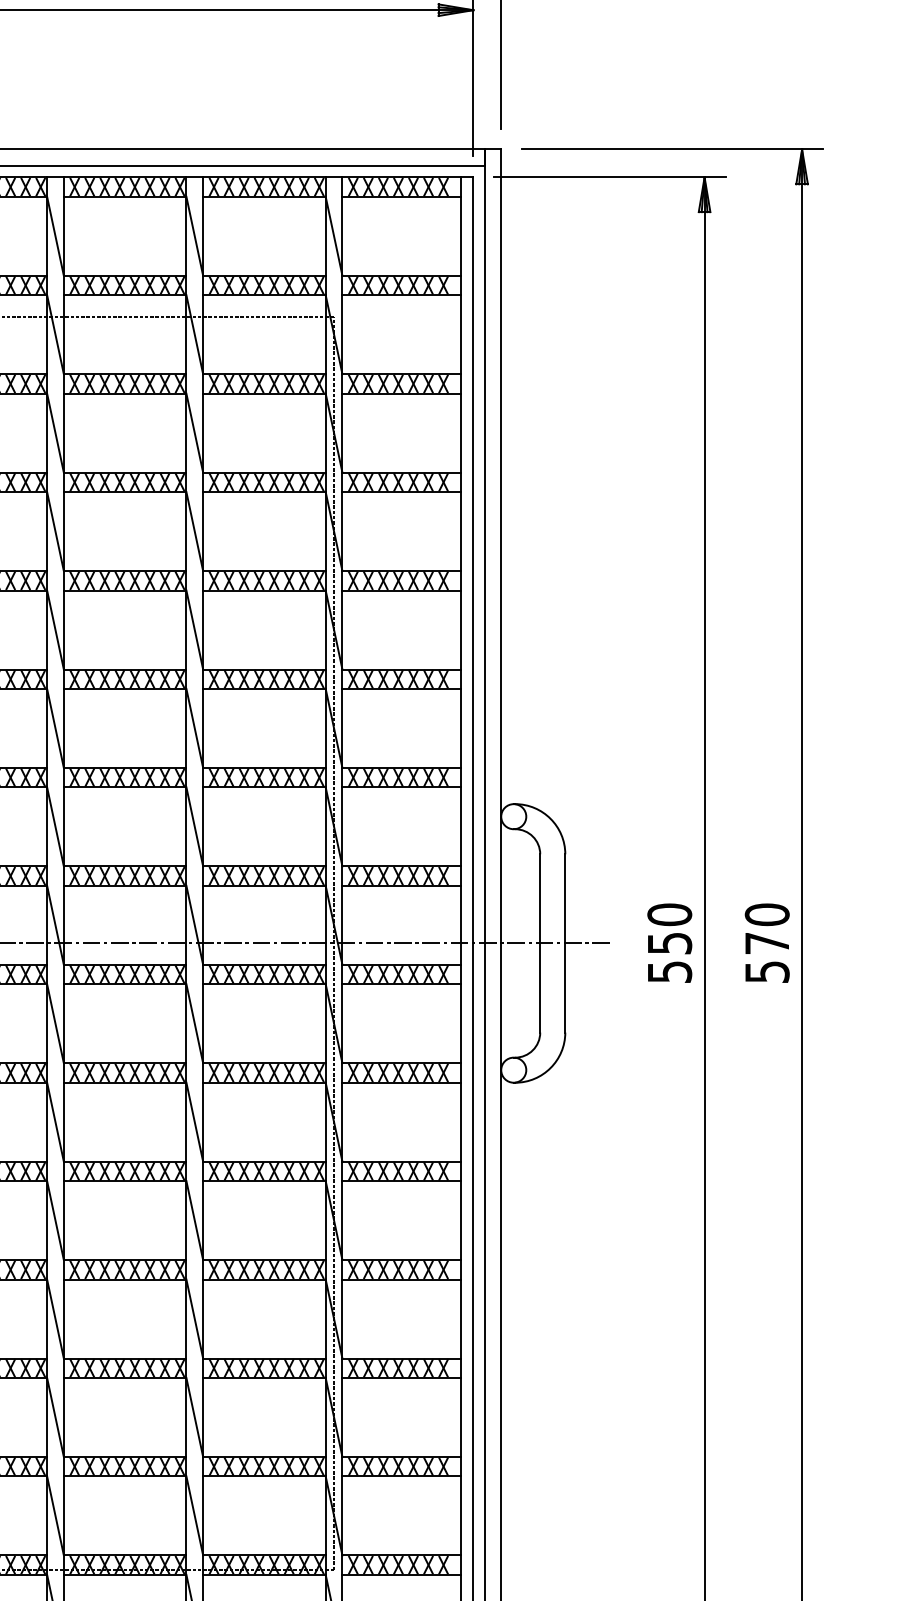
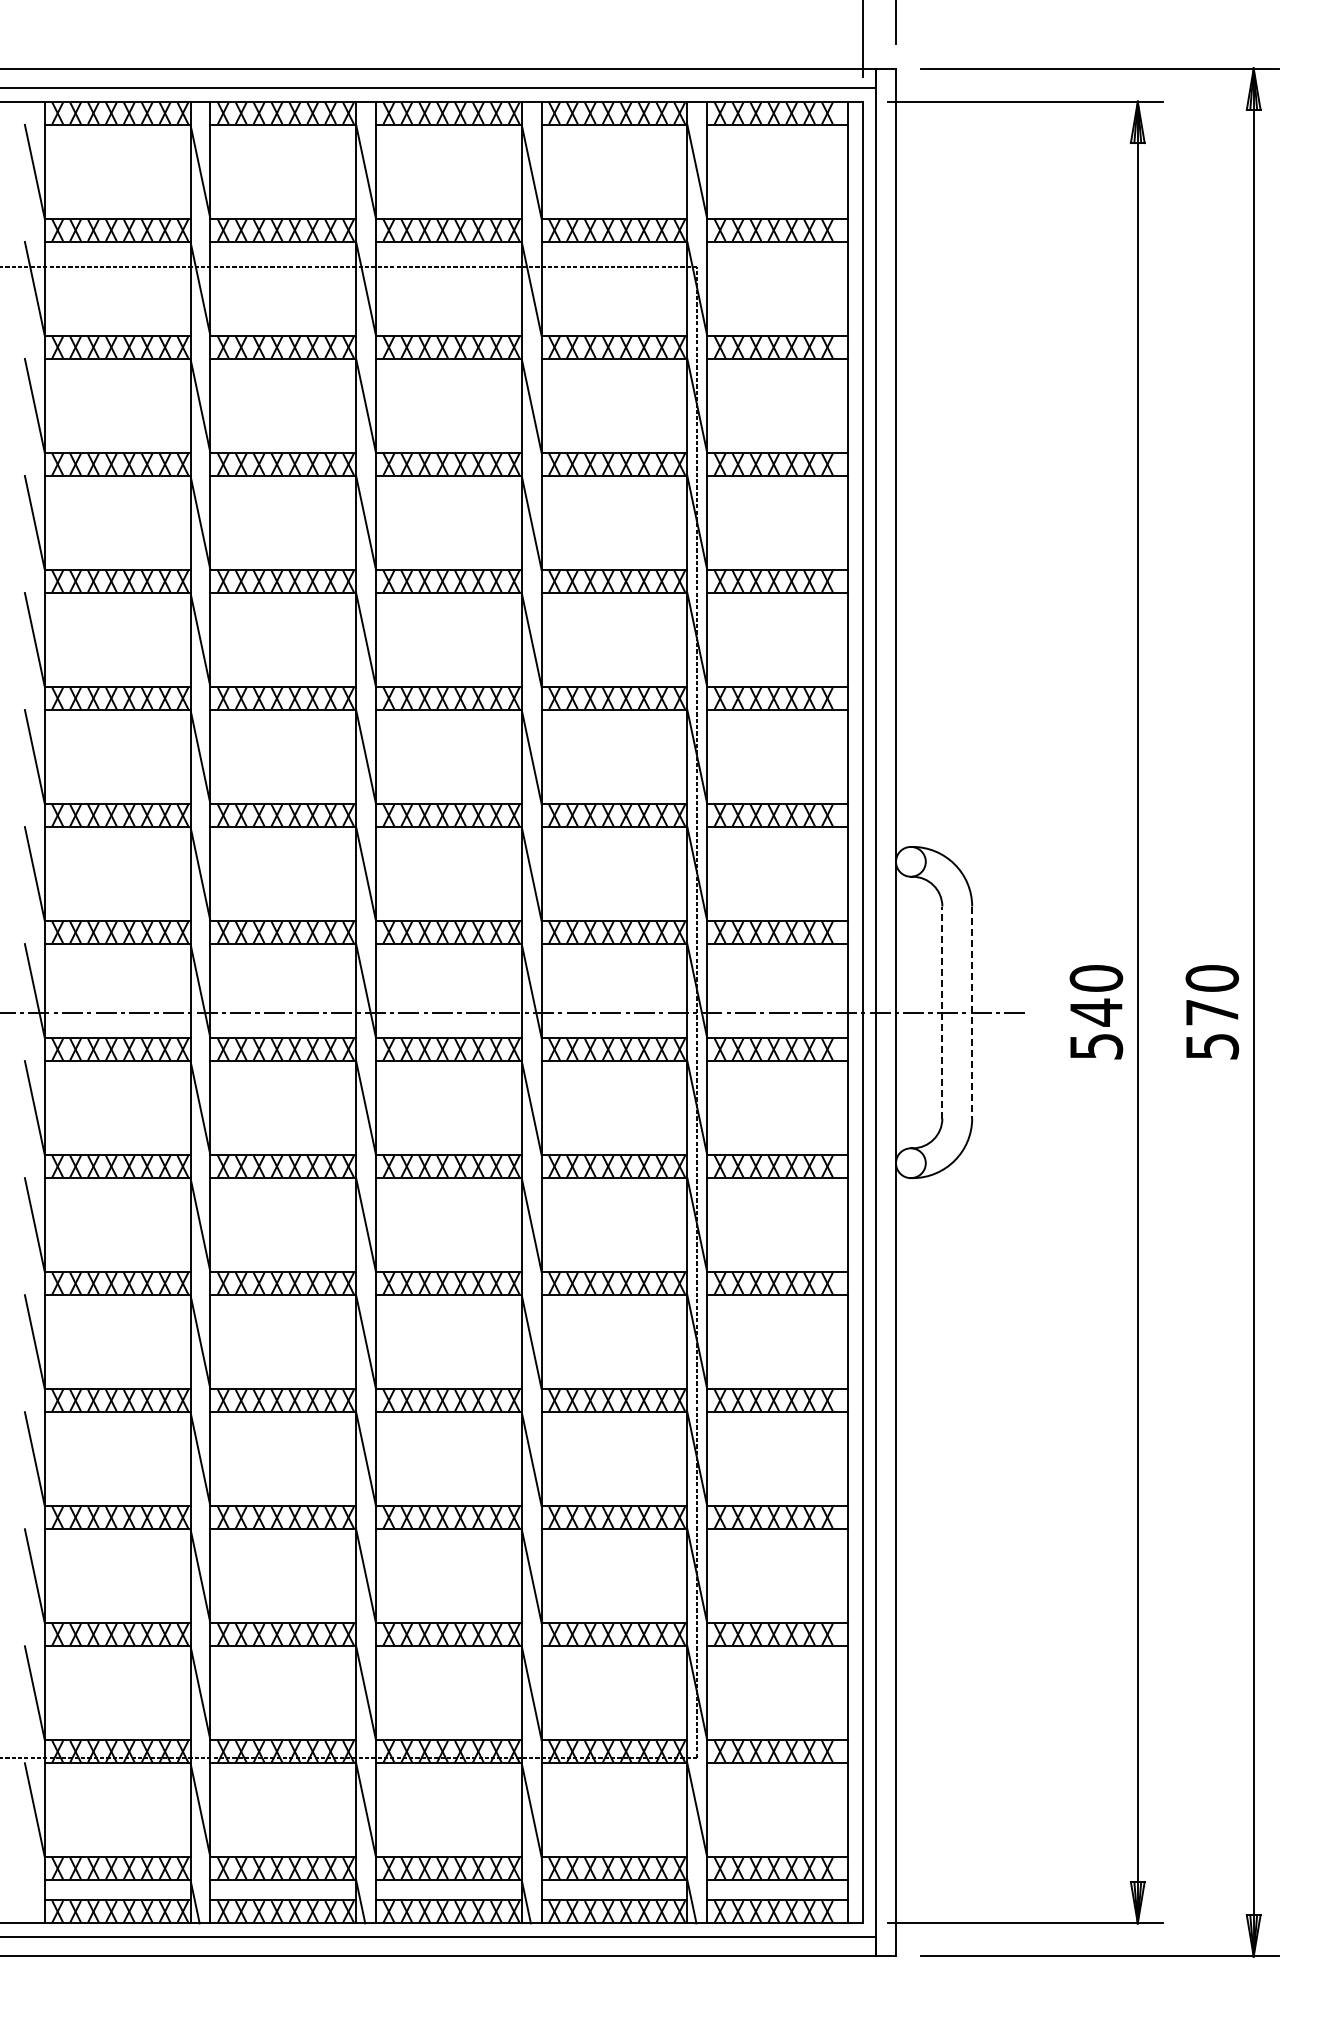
line: (540, 943) -> (942, 1012), solid -> dashed
line: (565, 943) -> (972, 1012), solid -> dashed
text: (669, 943) -> (1096, 1012), 550 -> 540

